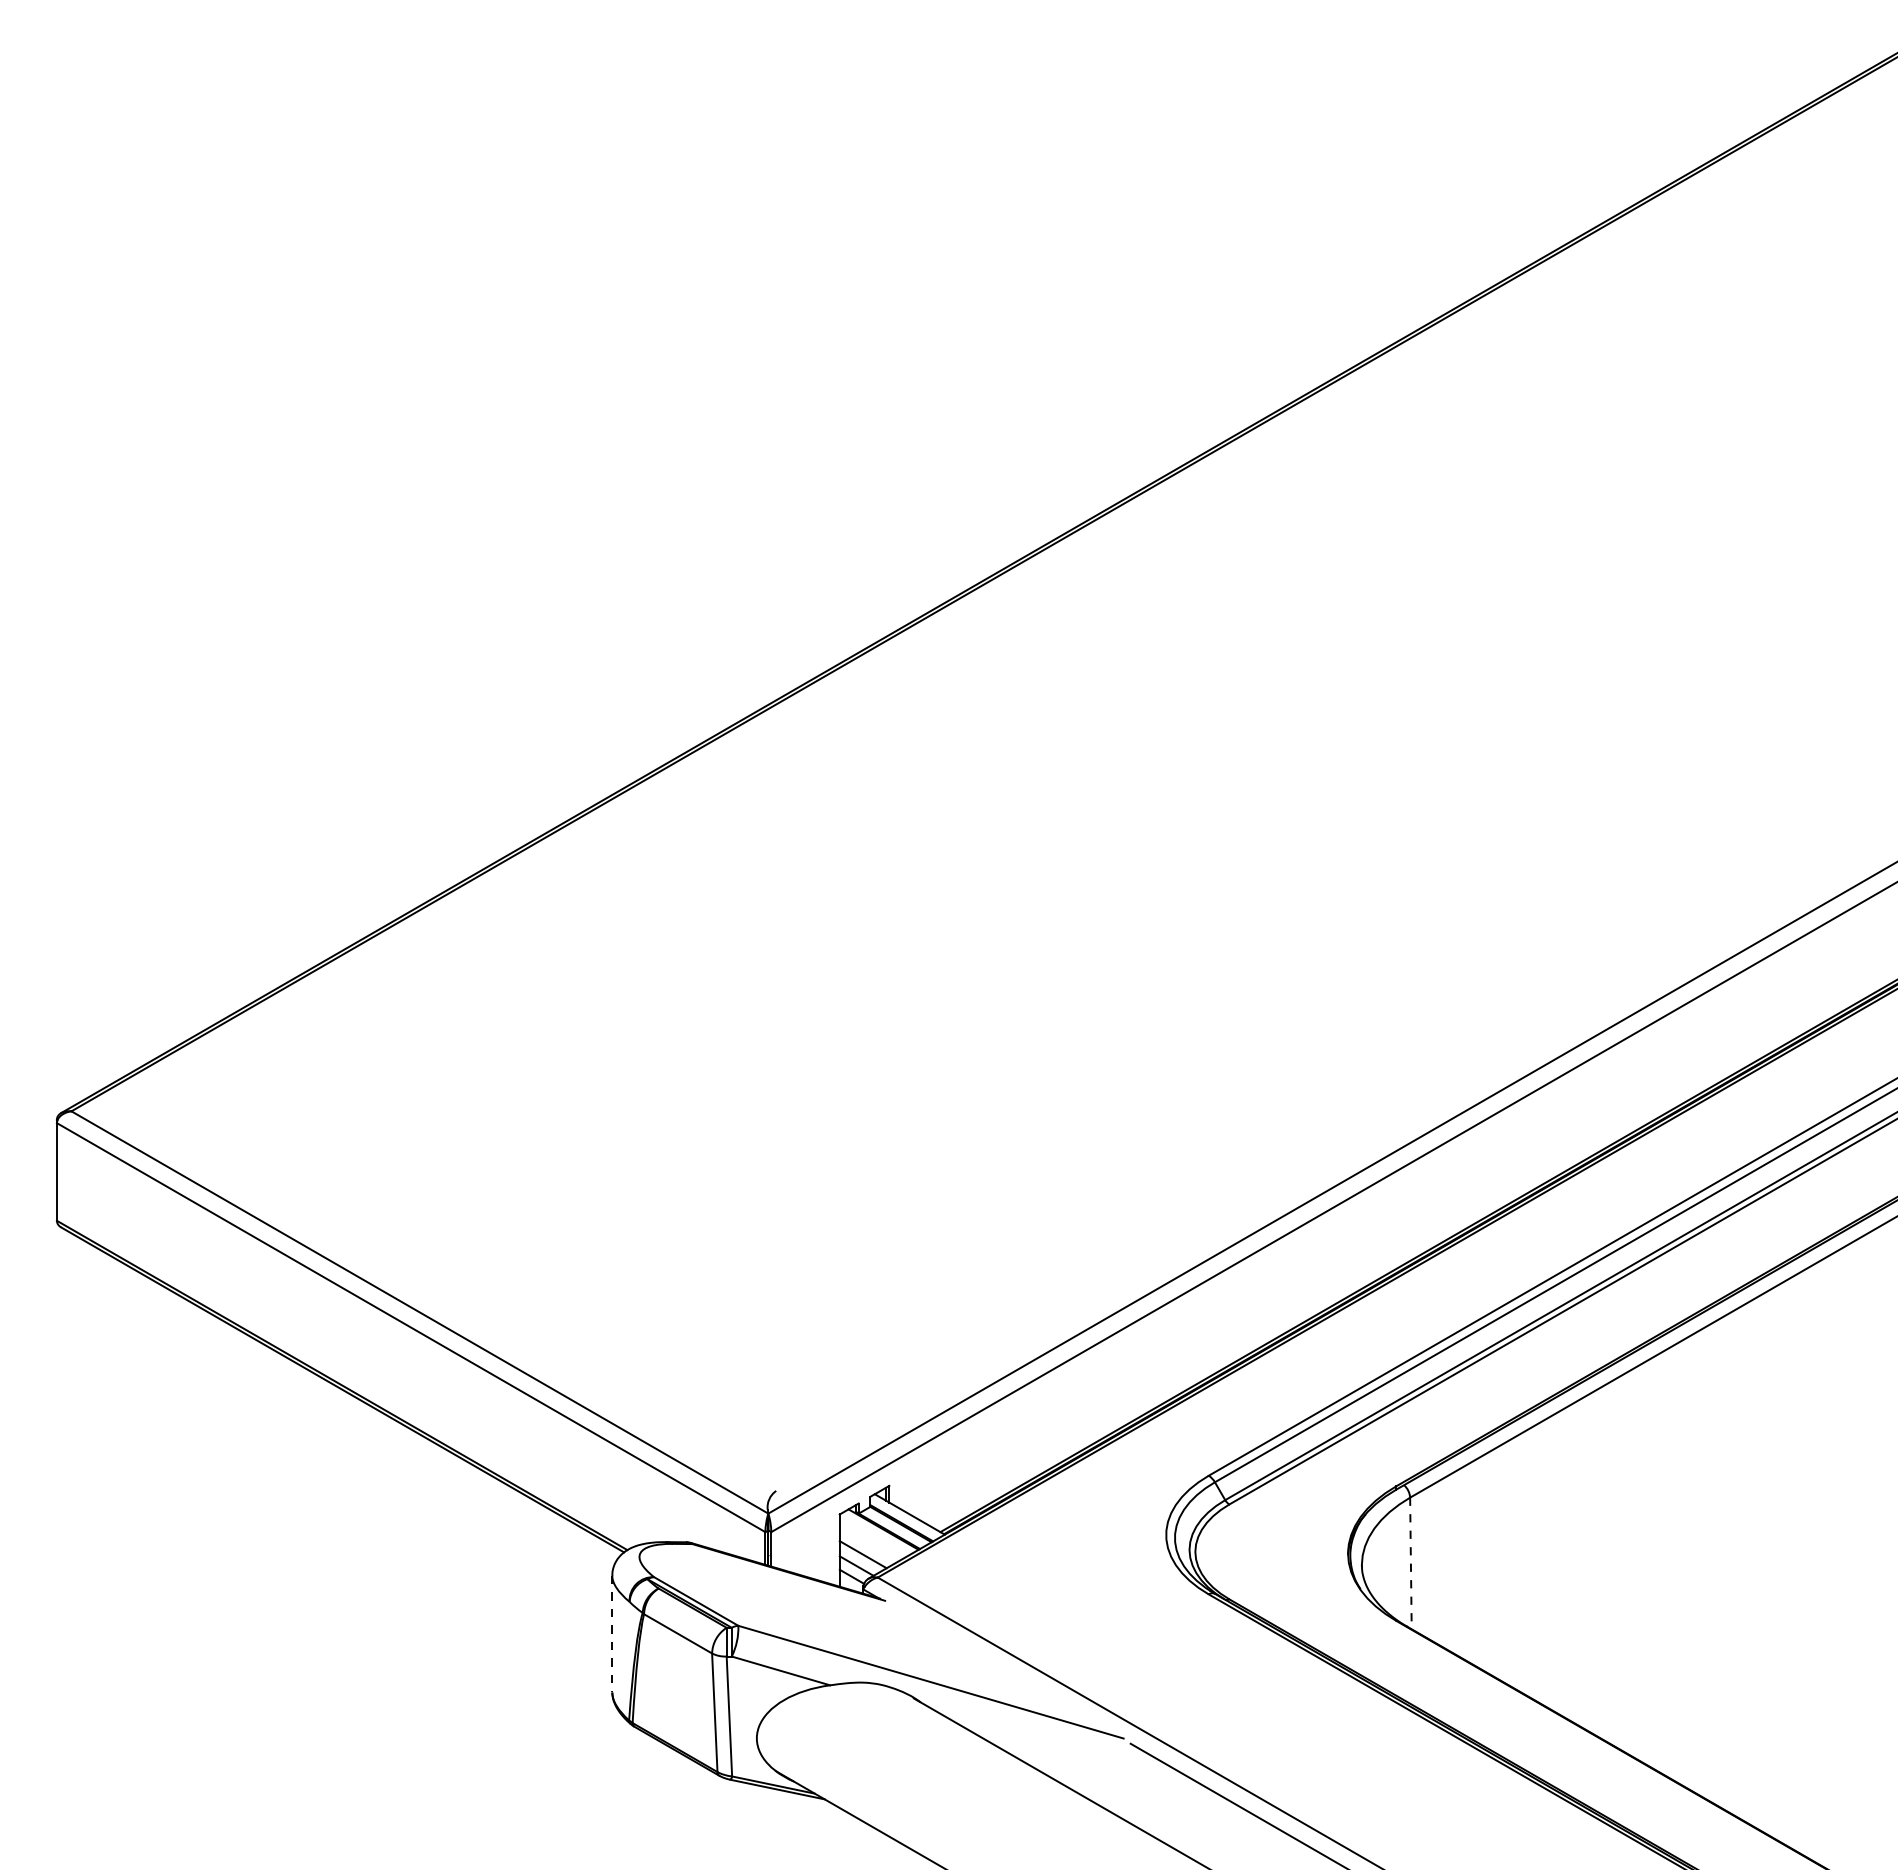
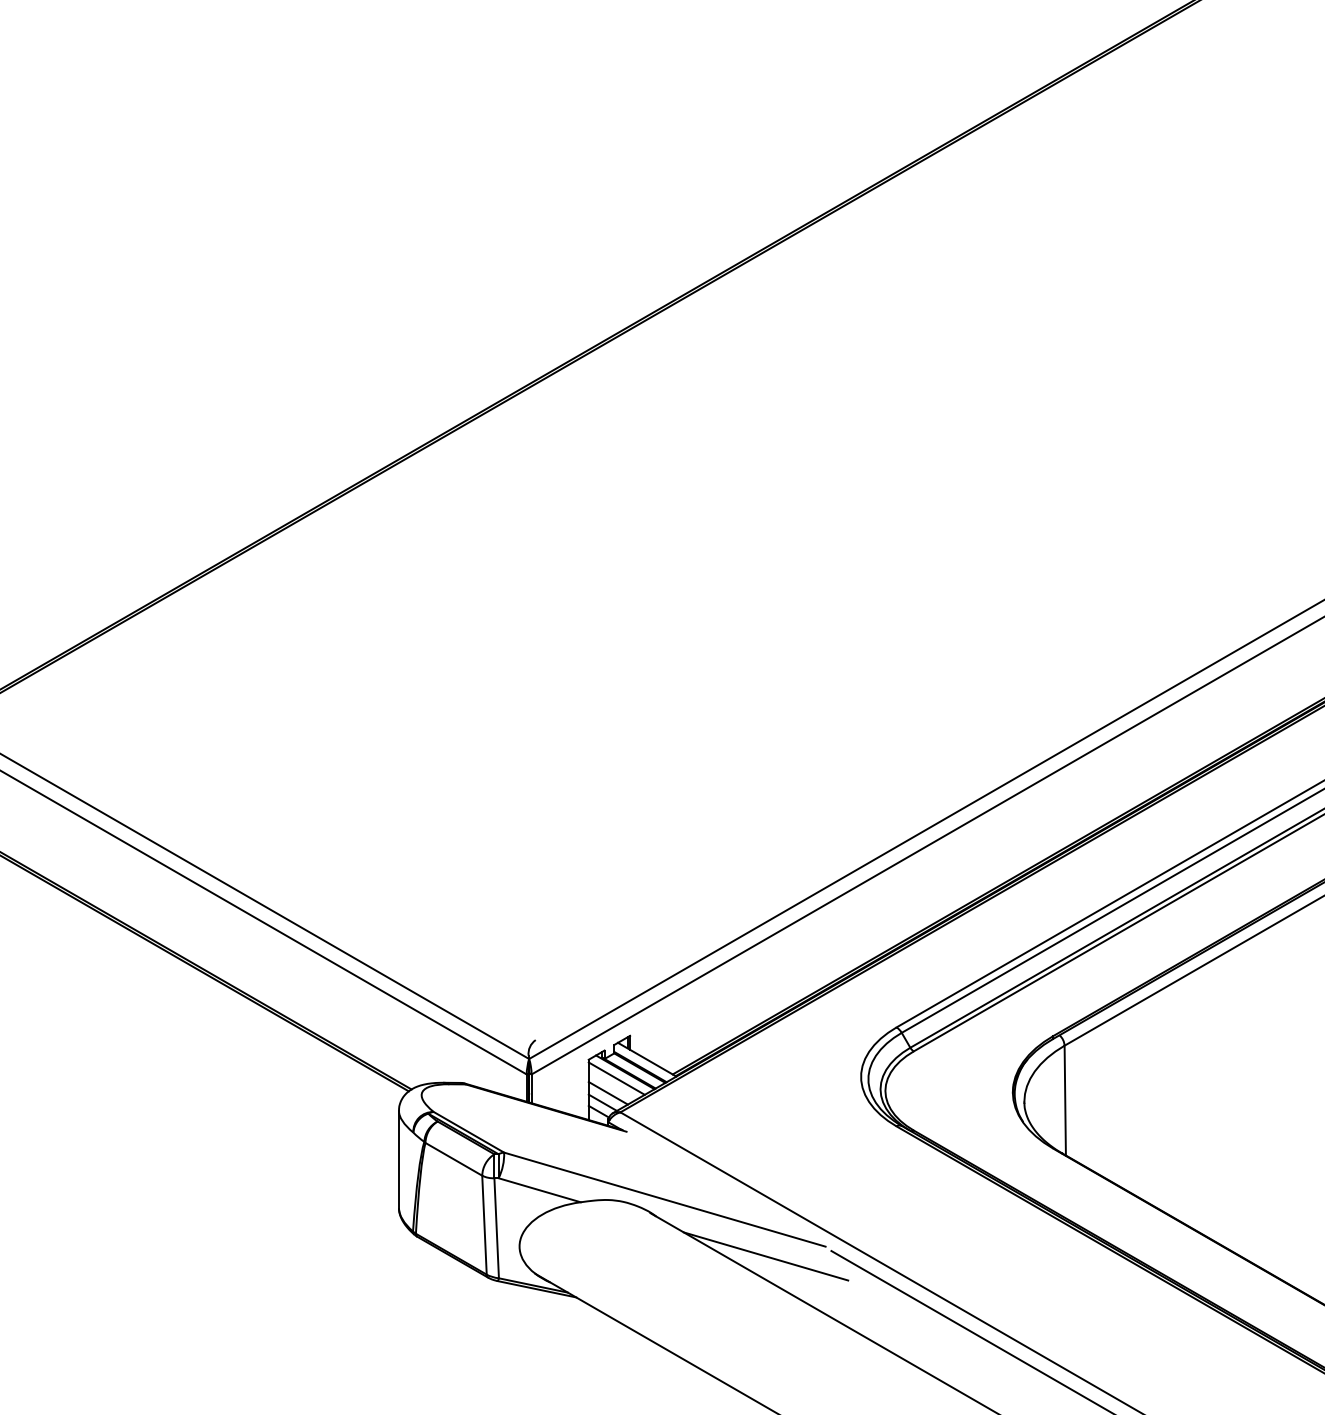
line: (872, 1536) -> (616, 1078), added
line: (1410, 1563) -> (1064, 1100), dashed -> solid
line: (612, 1634) -> (399, 1159), dashed -> solid
line: (1051, 1750) -> (765, 1256), added

